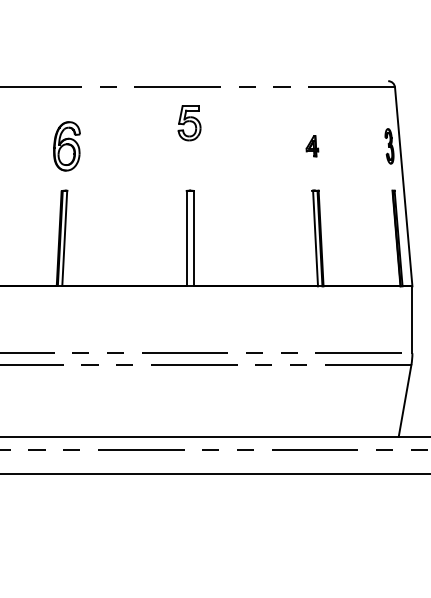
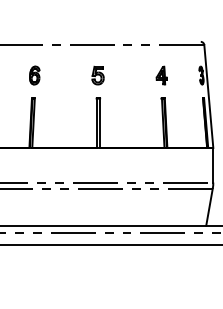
part: (188, 122) -> (97, 75), moved
part: (66, 146) -> (34, 75), size x0.71
part: (312, 146) -> (161, 75), size x1.67

